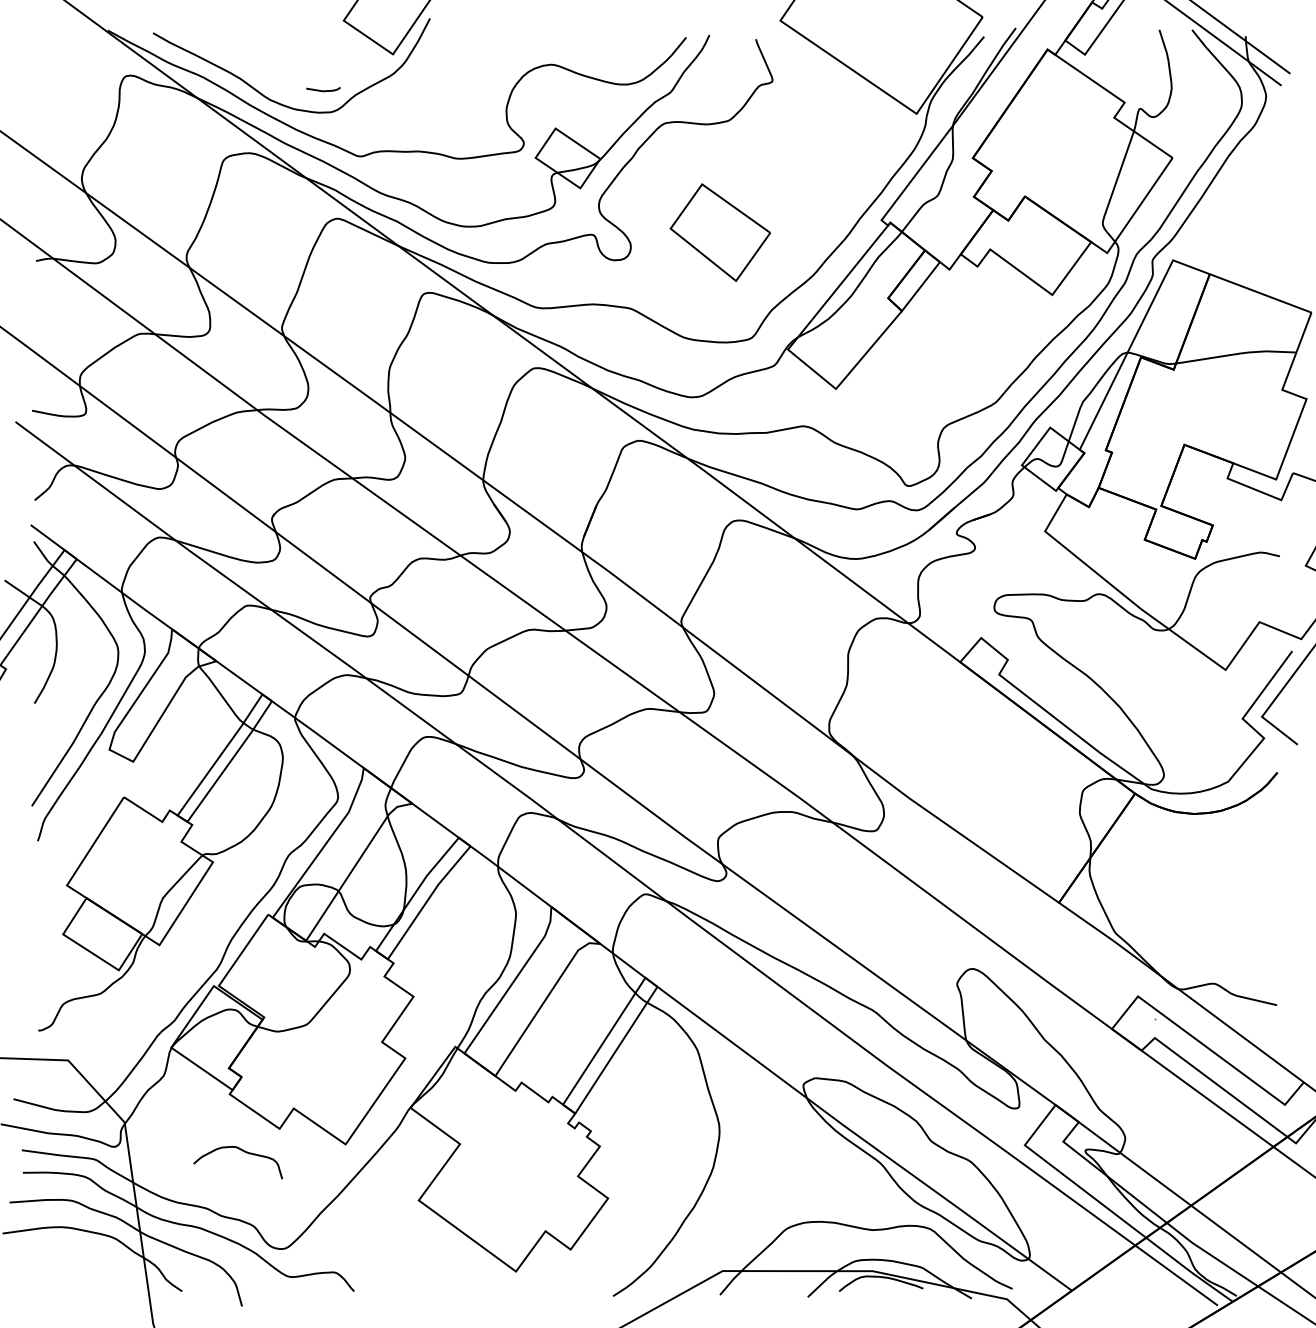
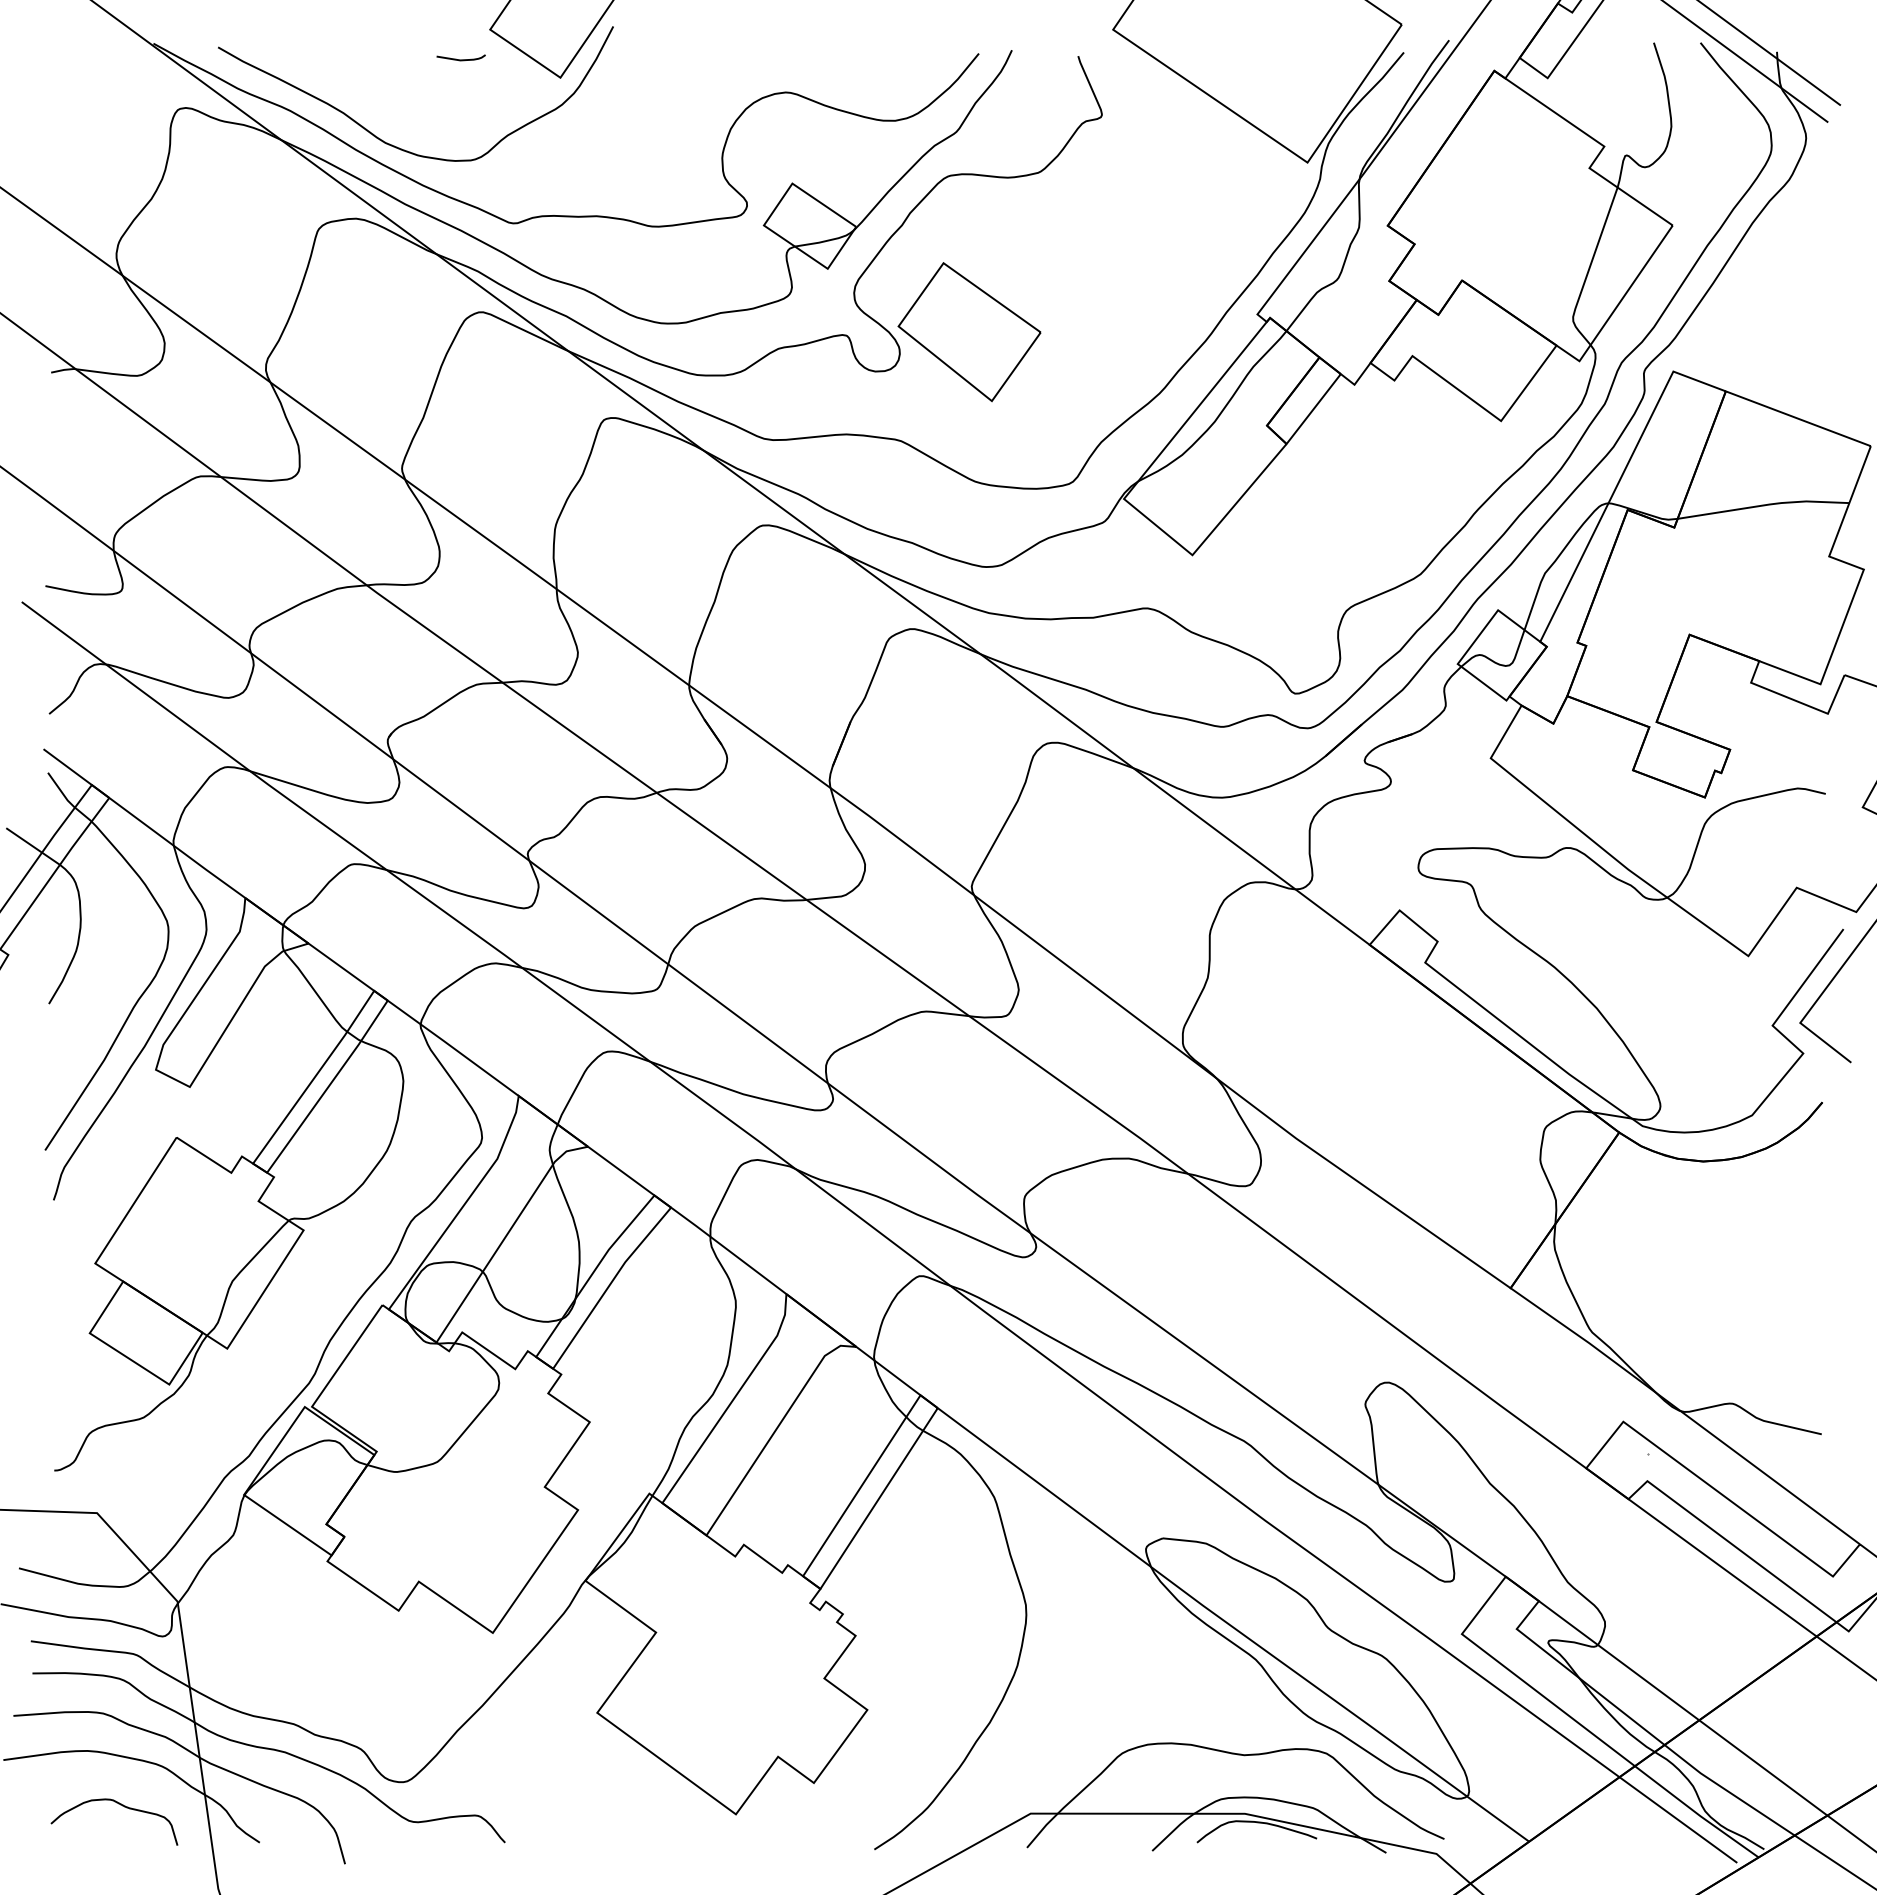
curve: (322, 90) -> (460, 59), moved
part: (720, 232) -> (969, 332), moved
curve: (243, 1151) -> (122, 1806), moved

